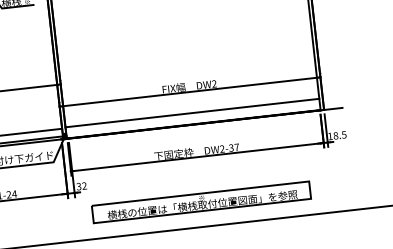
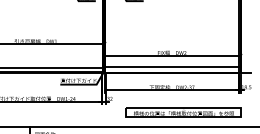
part: (201, 202) -> (183, 112), moved

